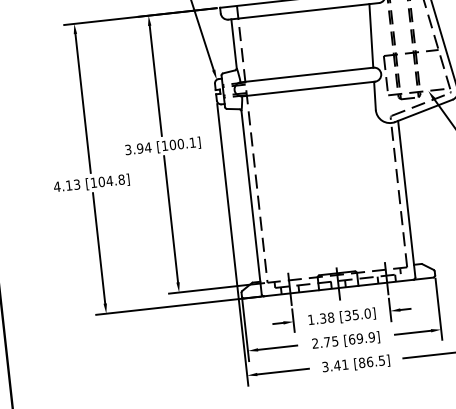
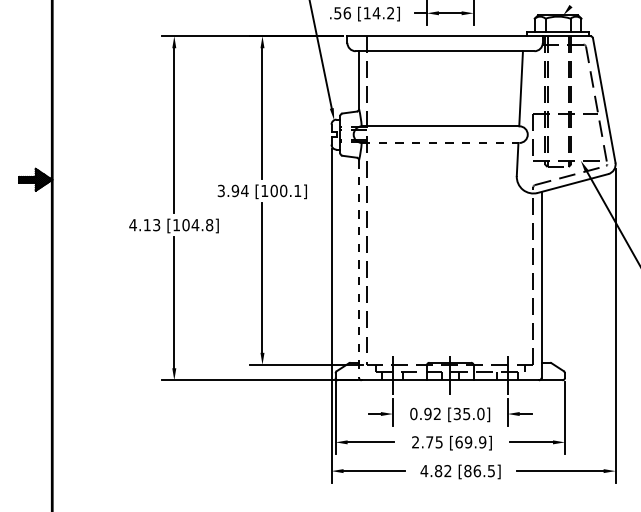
line: (308, 88) -> (440, 142), solid -> dashed
line: (252, 203) -> (359, 269), solid -> dashed
text: (321, 318) -> (425, 413), 1.38 -> 0.92
text: (334, 366) -> (435, 471), 3.41 -> 4.82

